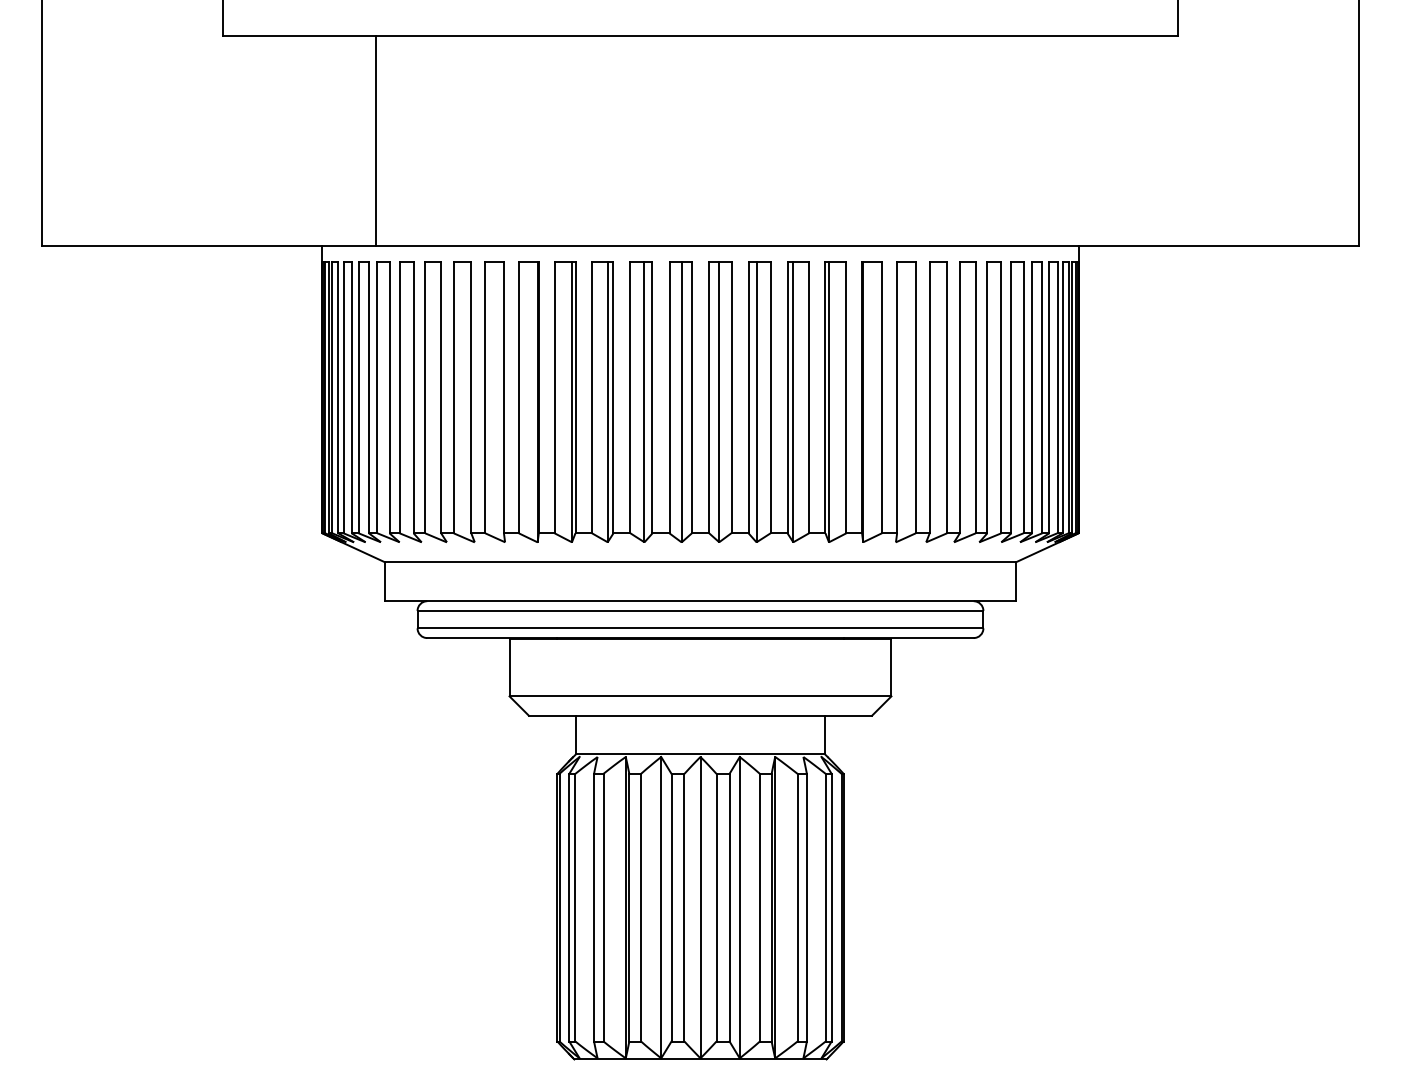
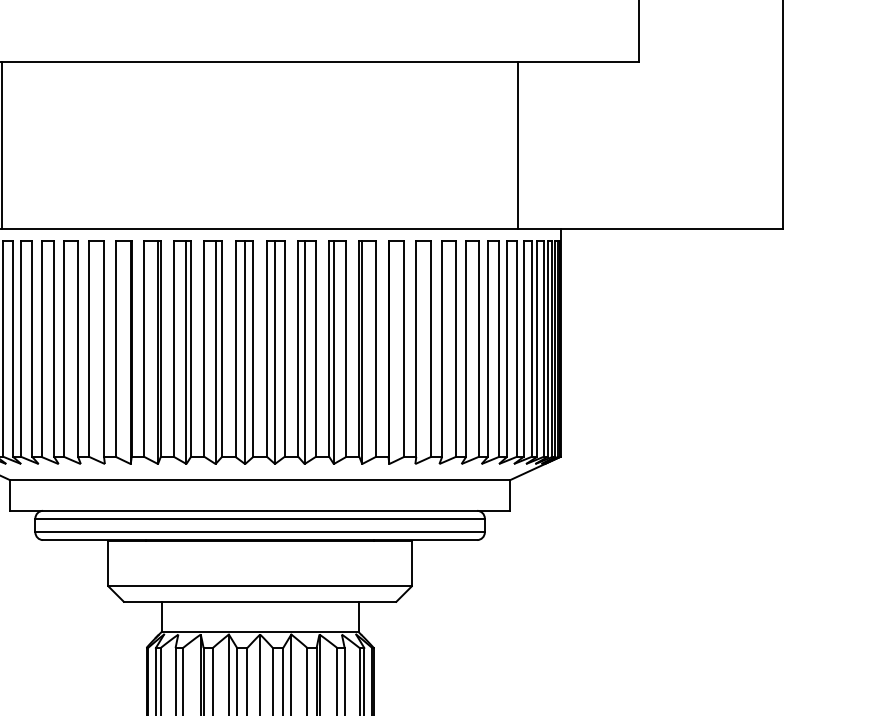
line: (1025, 140) -> (518, 144), added

